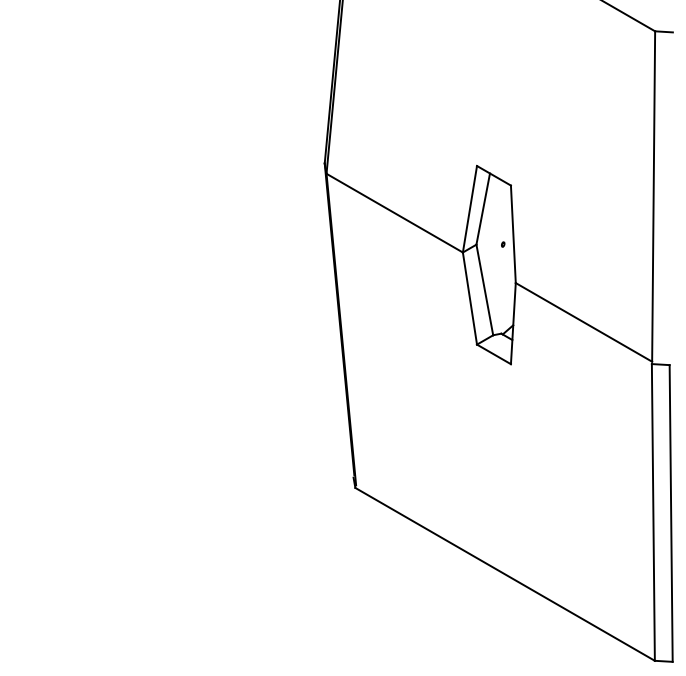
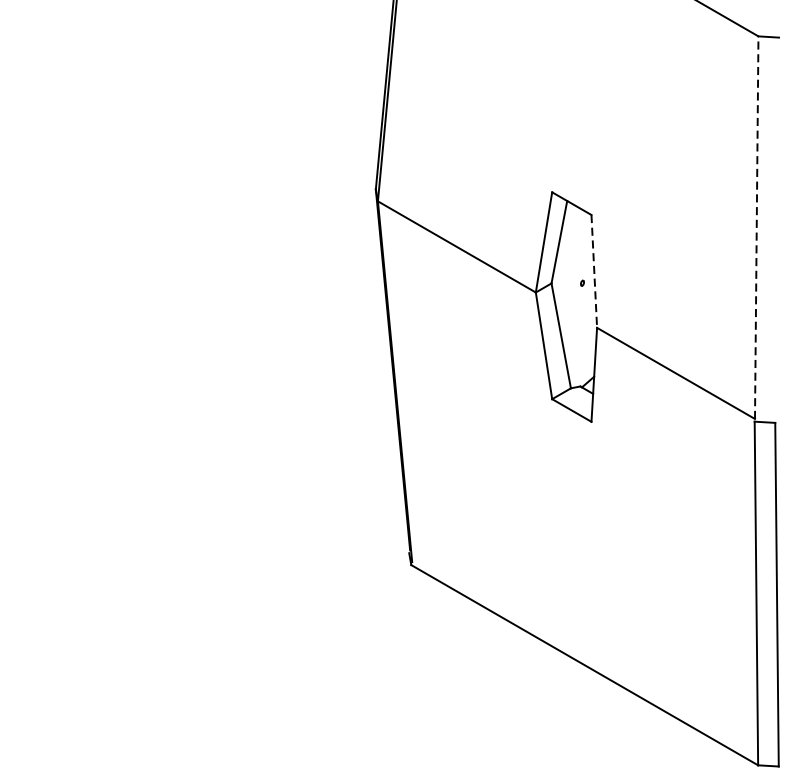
line: (653, 196) -> (756, 227), solid -> dashed
line: (513, 234) -> (594, 271), solid -> dashed

